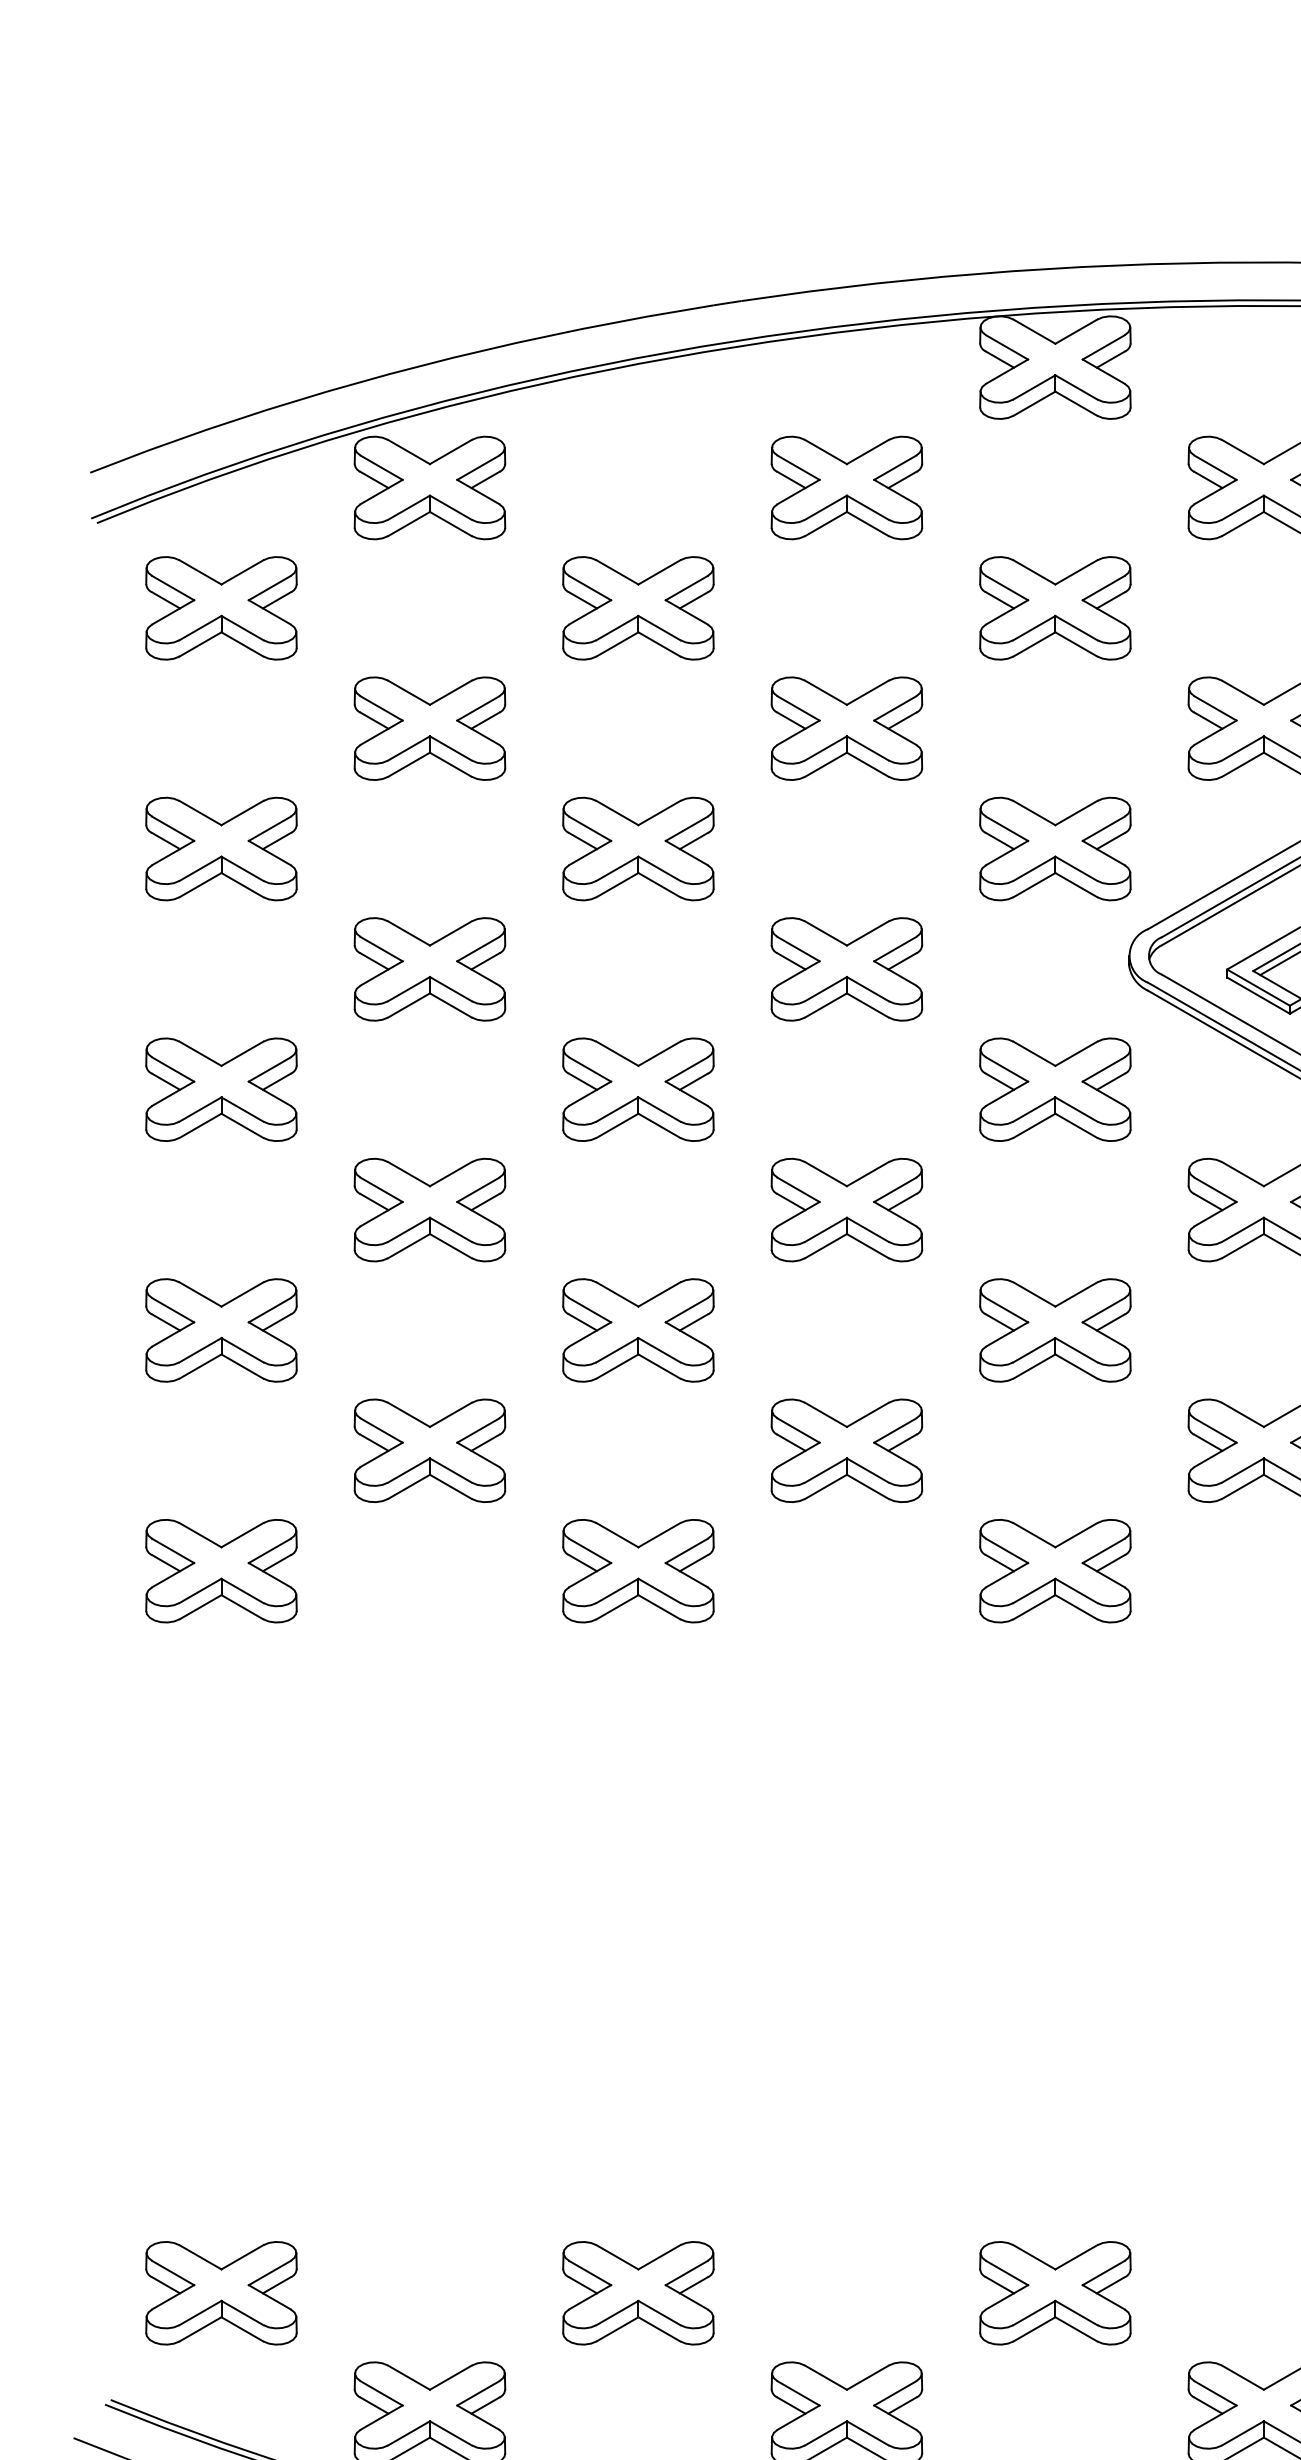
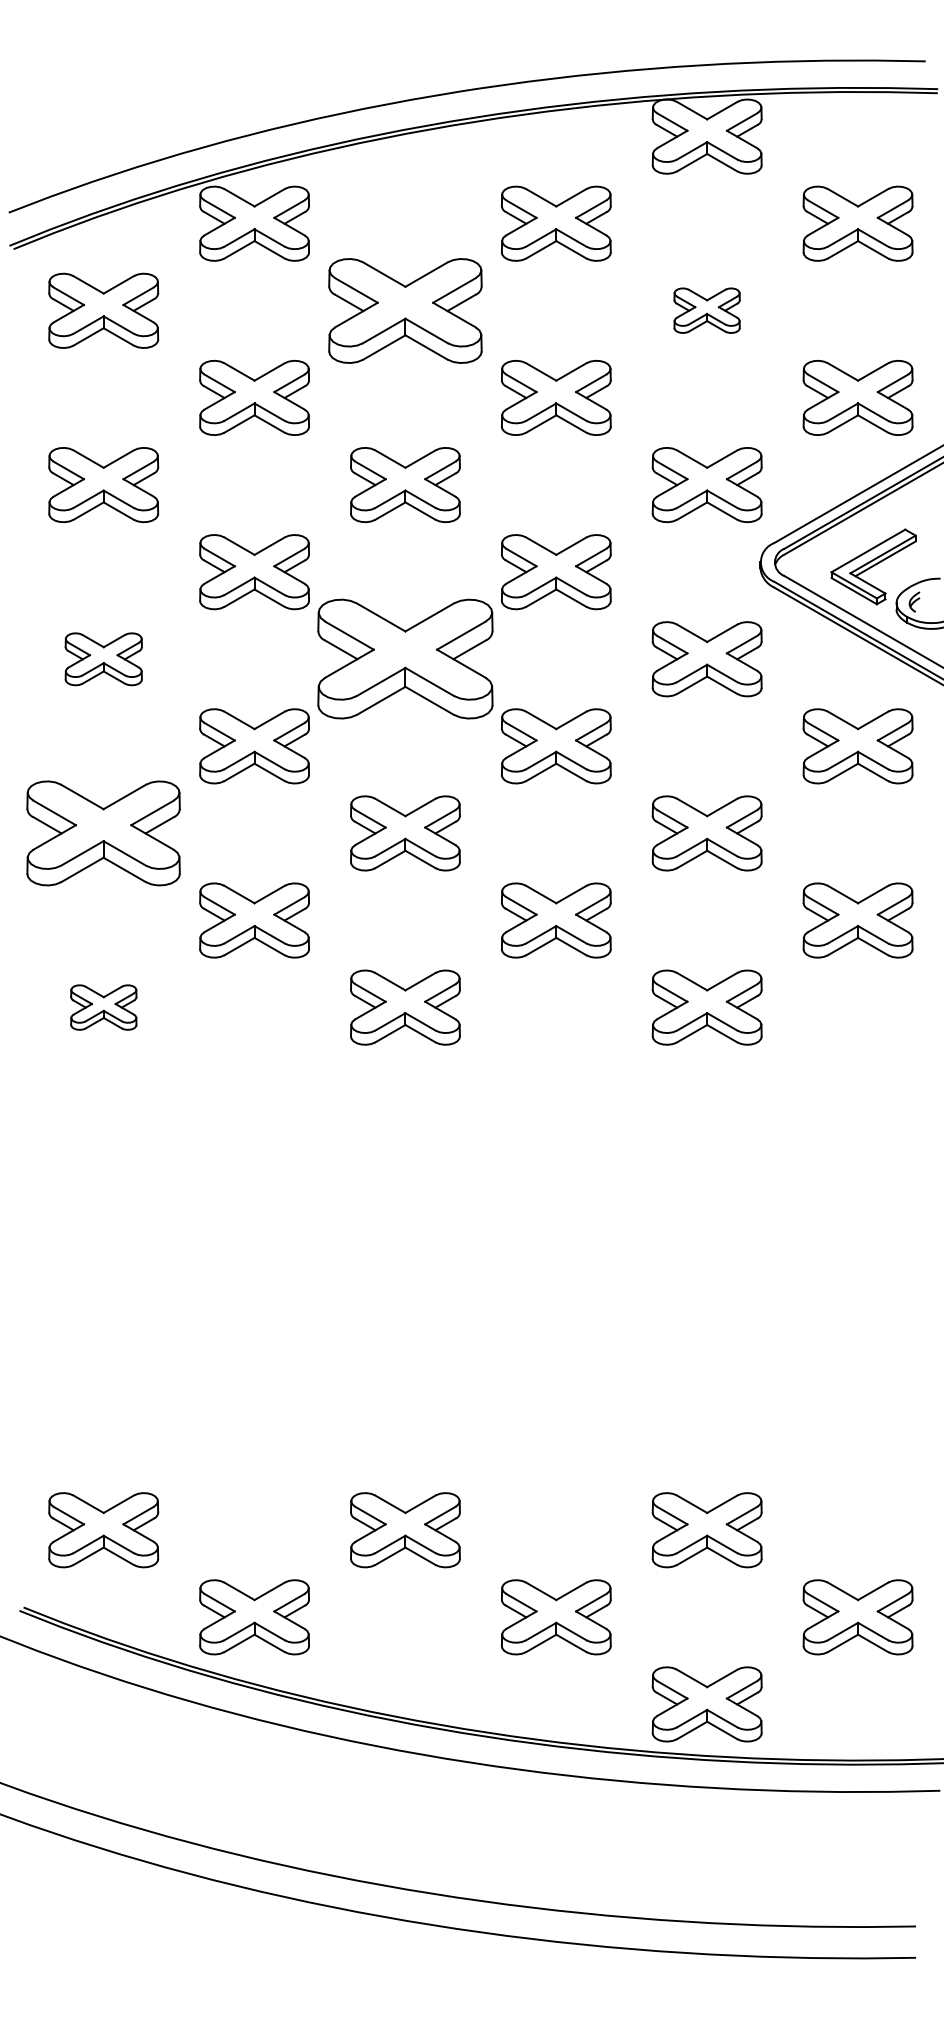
part: (638, 607) -> (405, 310), size x1.4
part: (1054, 607) -> (706, 310), size x0.6
part: (221, 1090) -> (103, 659), size x0.7
part: (638, 1090) -> (405, 659), size x1.6
part: (221, 1330) -> (103, 833), size x1.4
part: (221, 1570) -> (103, 1007), size x0.6

